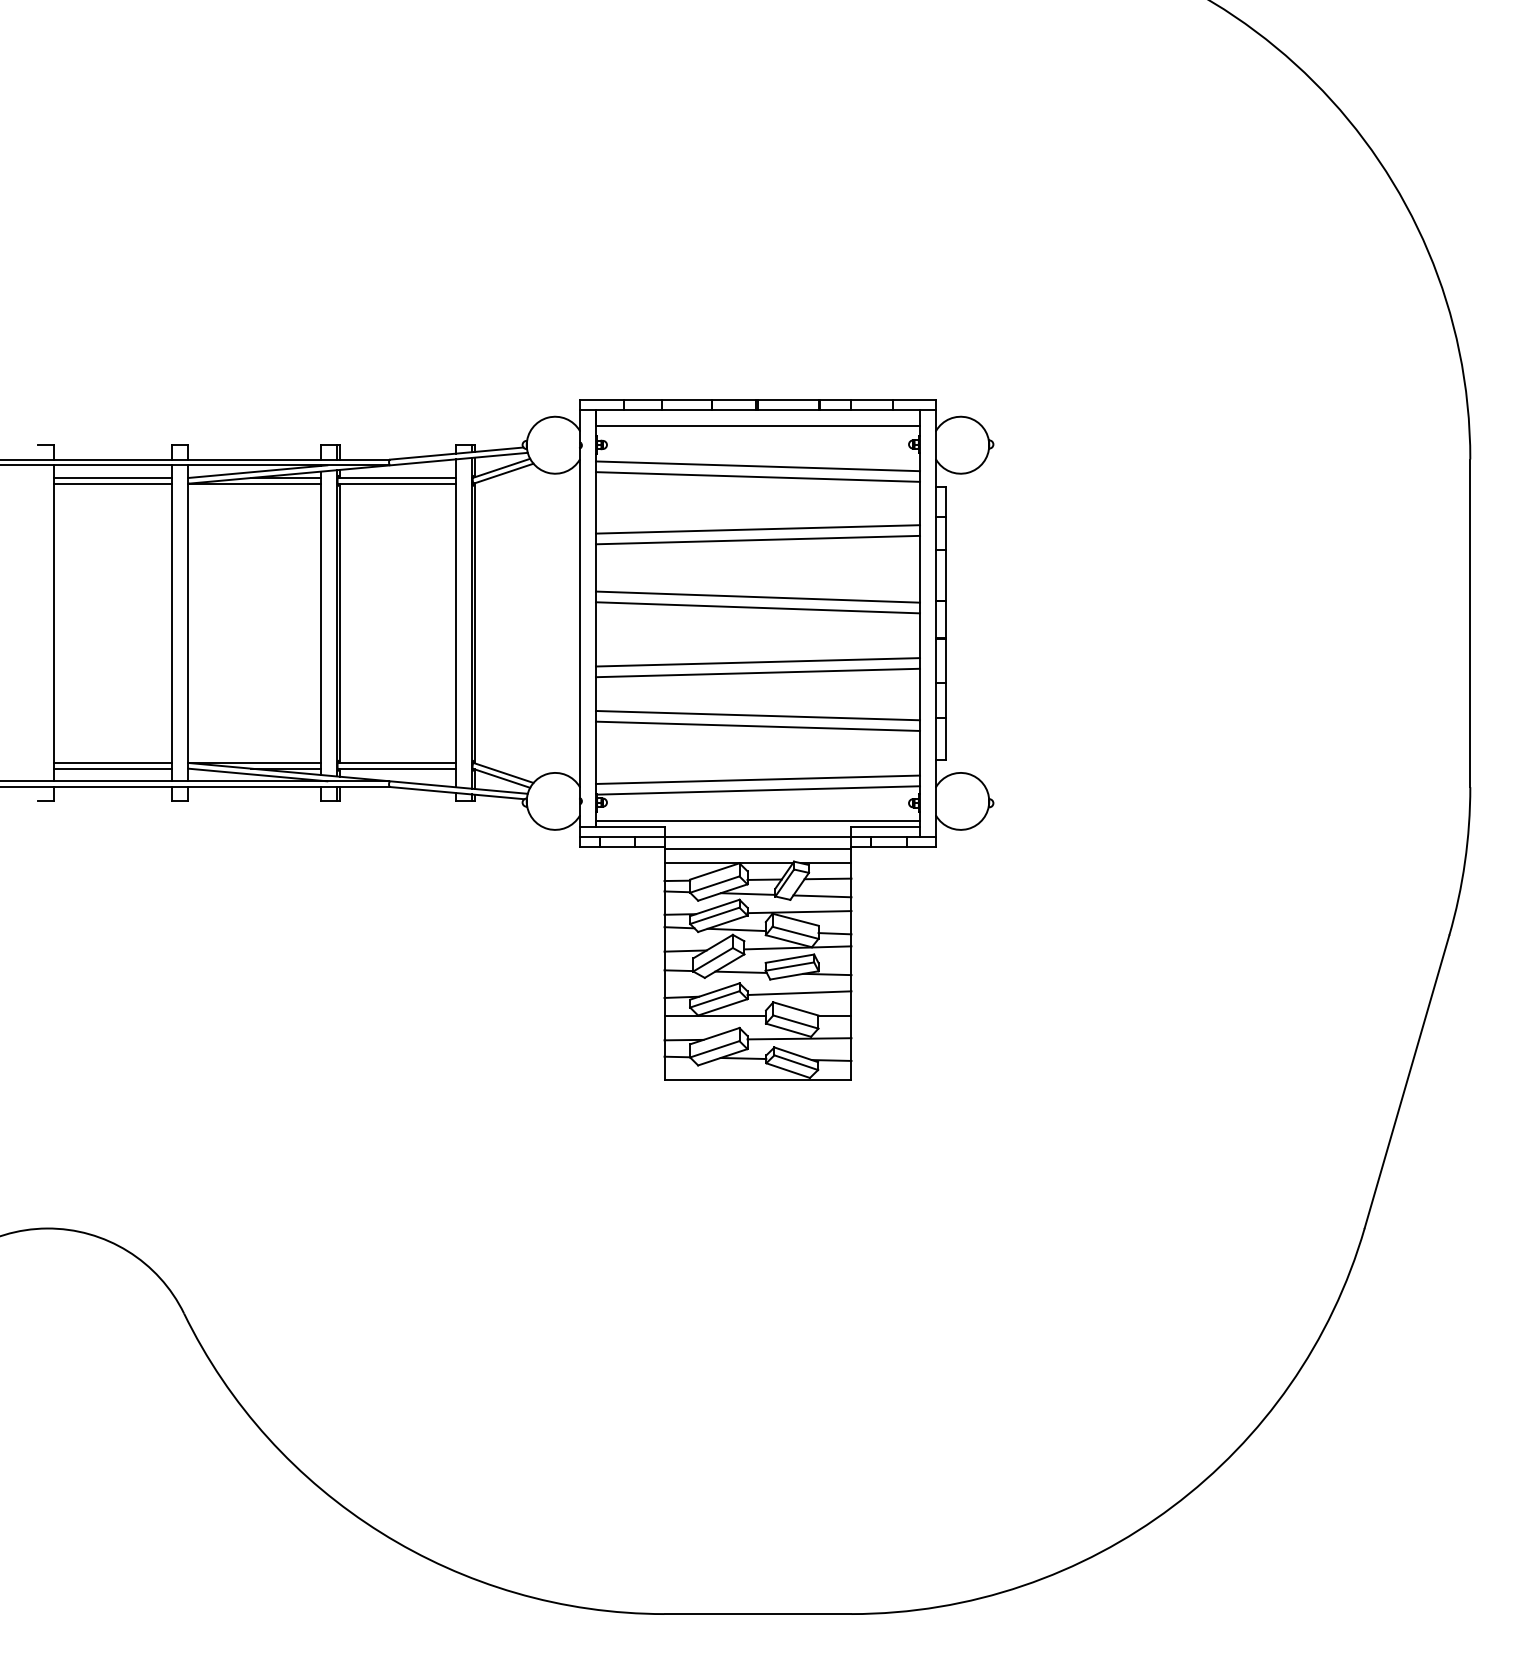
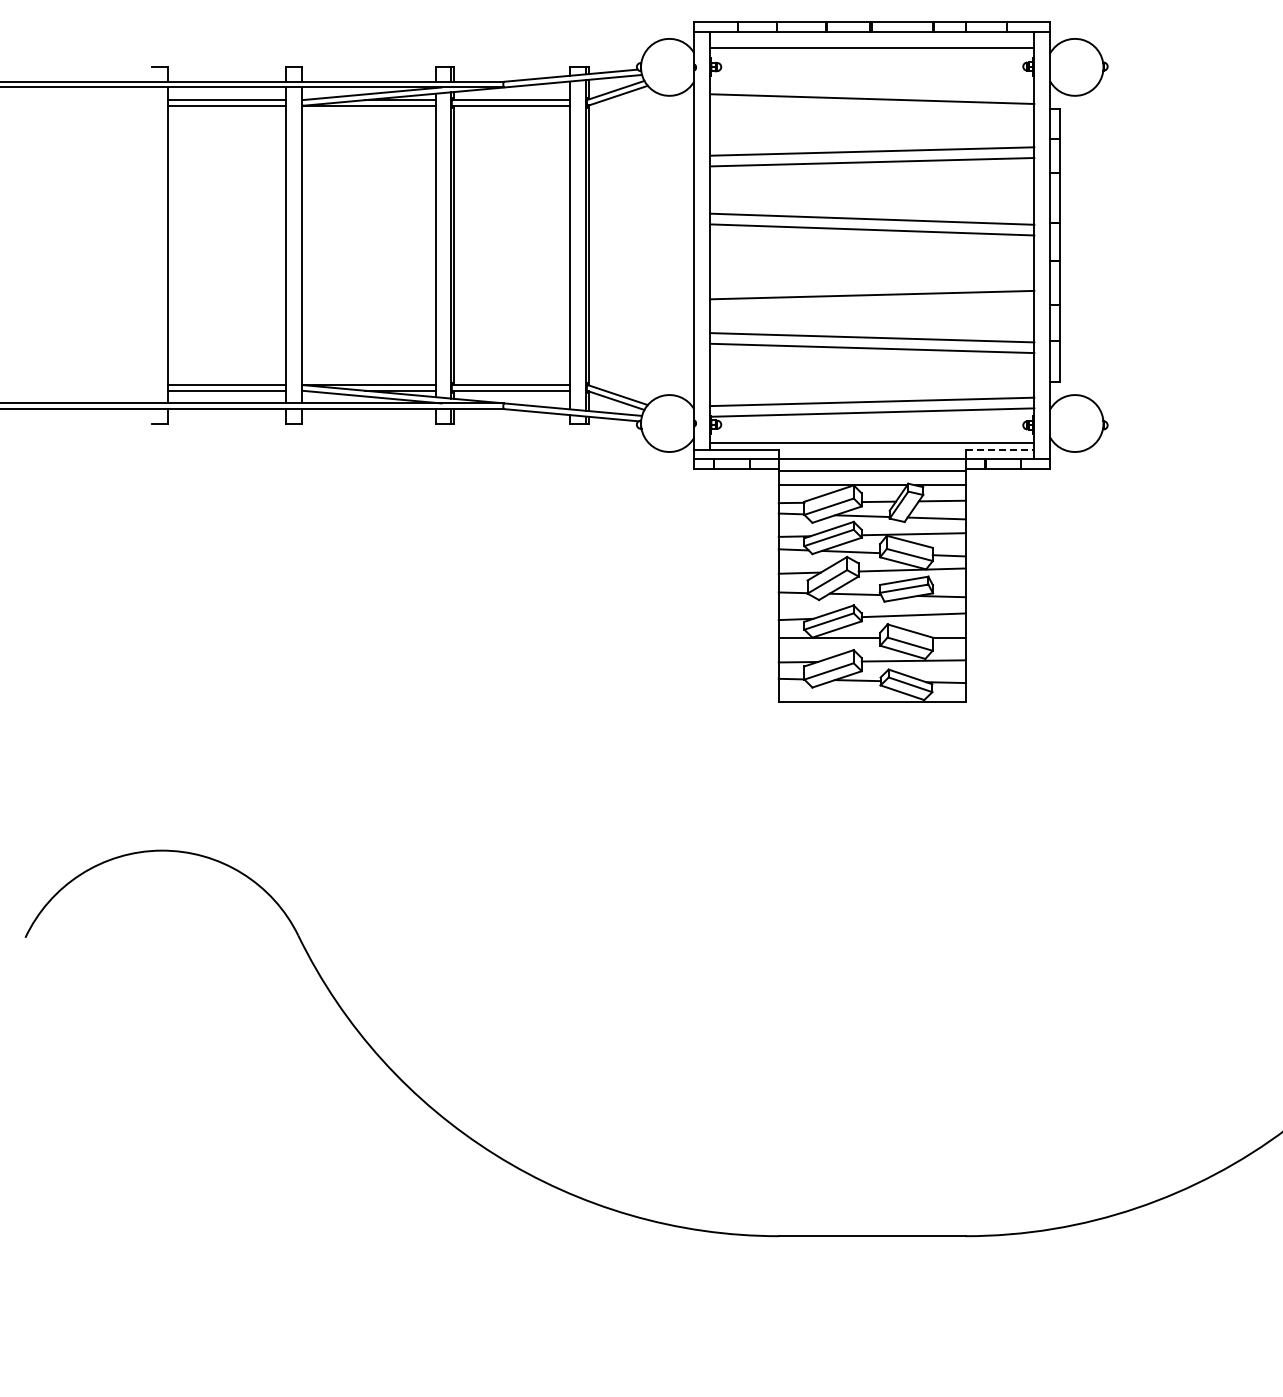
line: (757, 466) -> (871, 88), removed
line: (757, 662) -> (871, 284), removed
line: (886, 827) -> (1000, 449), solid -> dashed

